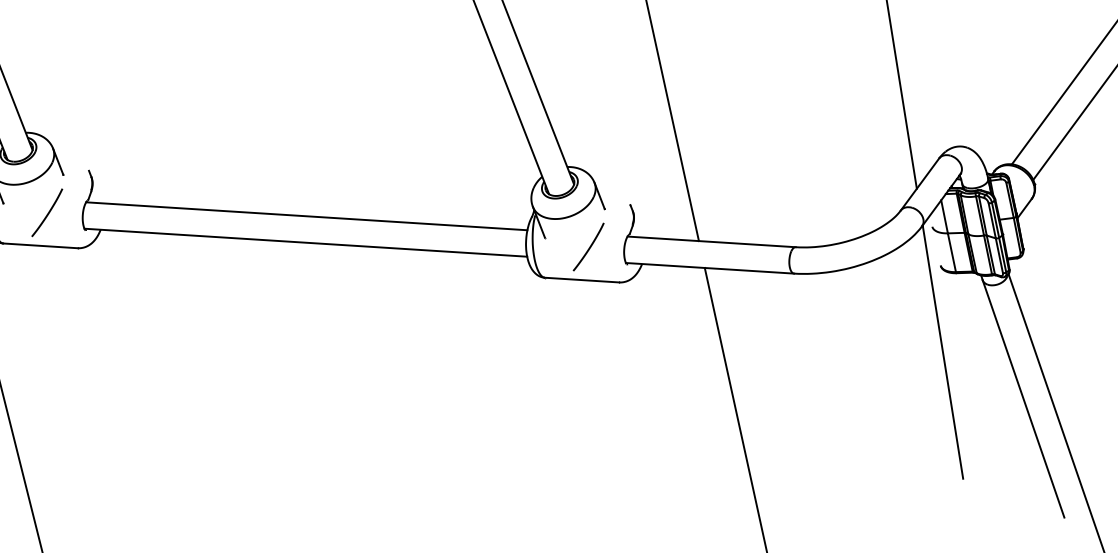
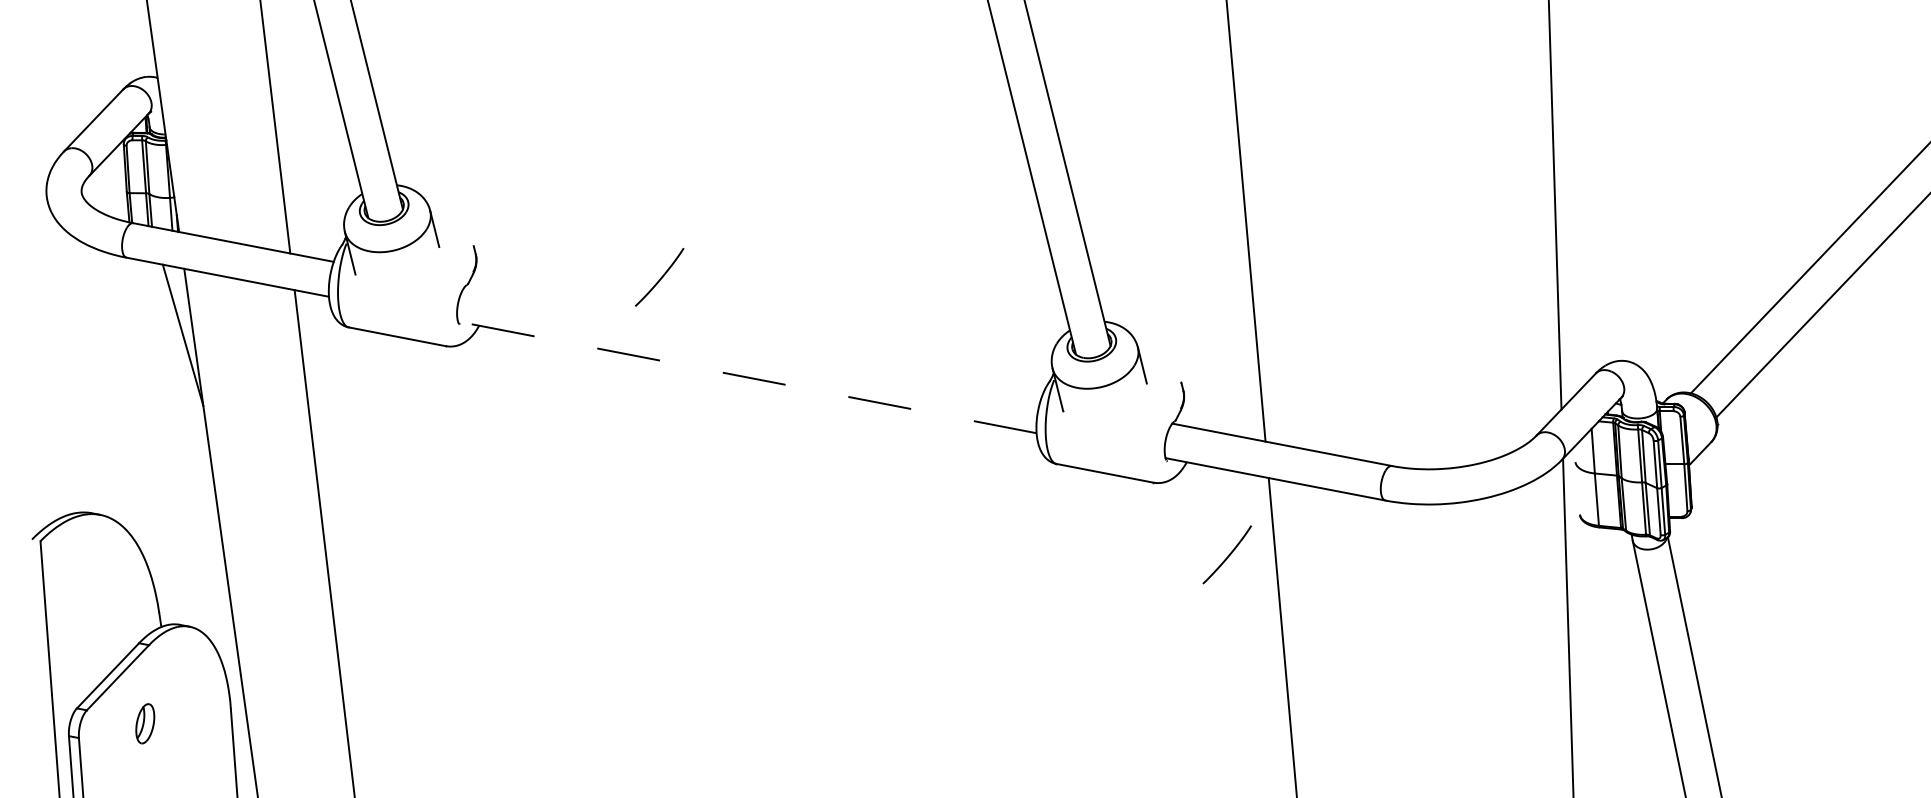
curve: (47, 212) -> (660, 277), moved
line: (306, 216) -> (752, 342), removed
line: (305, 242) -> (747, 377), solid -> dashed
curve: (589, 246) -> (1228, 554), moved

